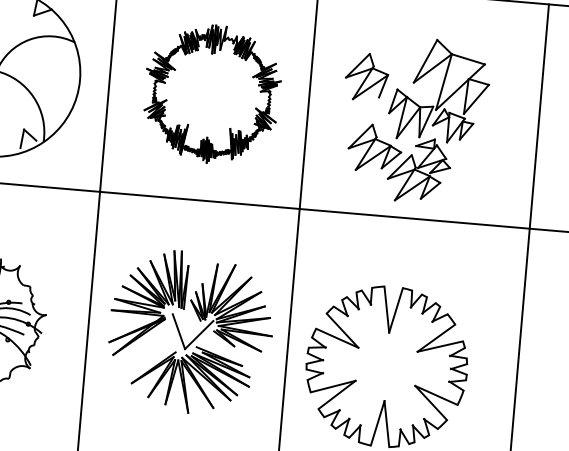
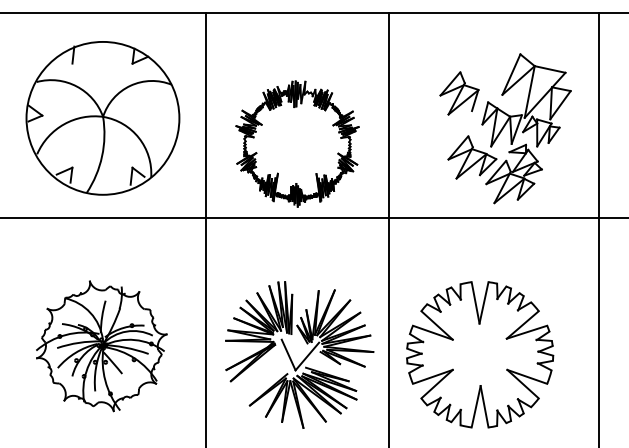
part: (212, 93) -> (297, 143), moved
part: (414, 119) -> (505, 128), moved
part: (195, 336) -> (304, 358), moved

